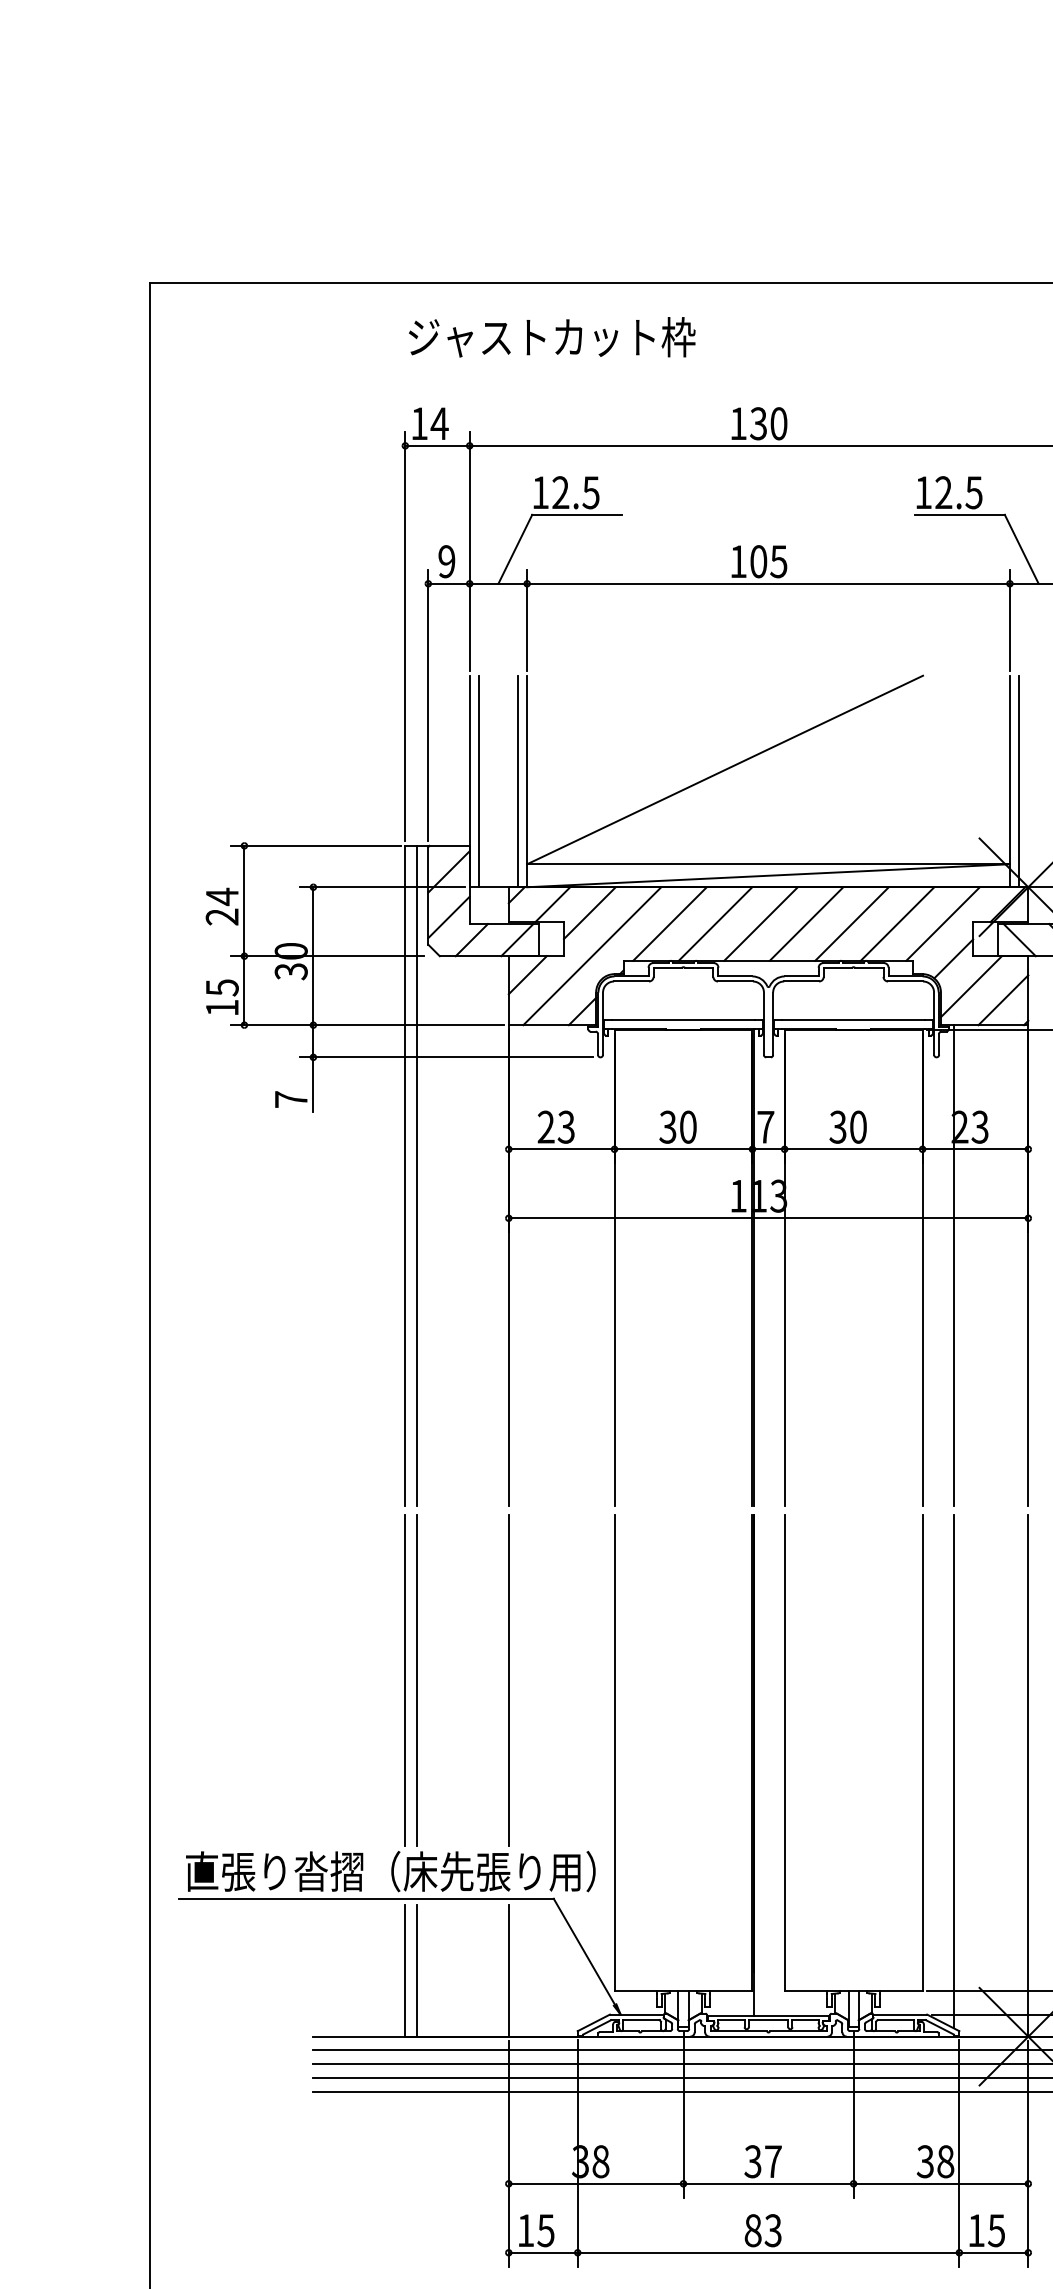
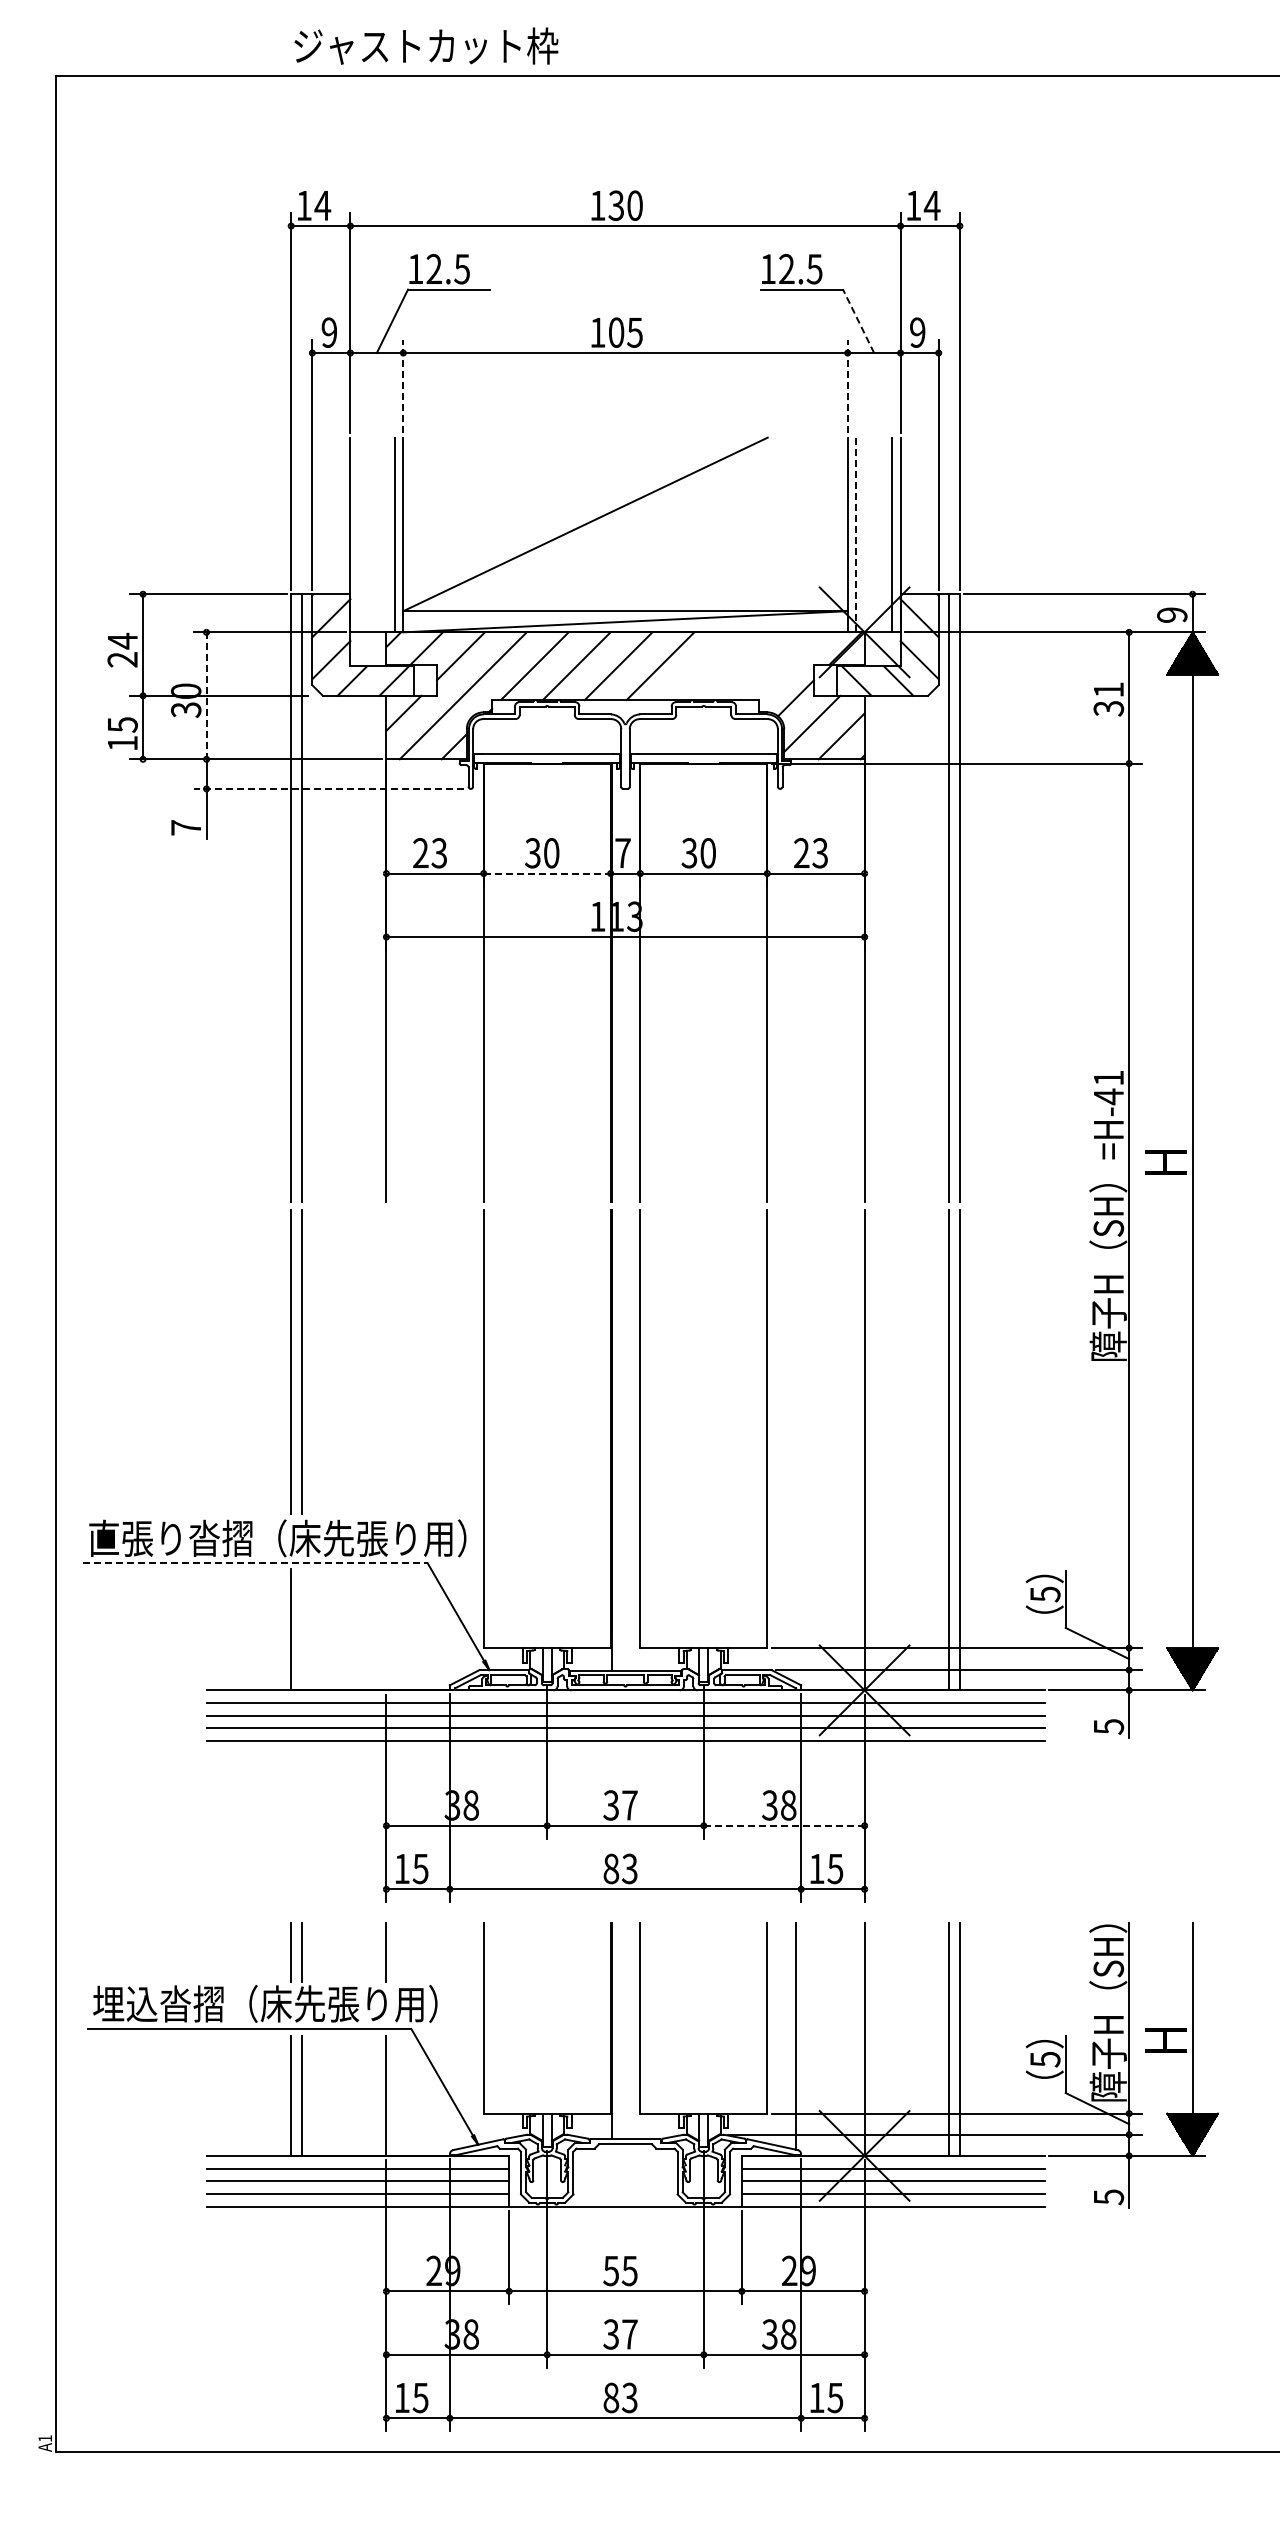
text: (552, 336) -> (426, 45), moved
line: (1021, 548) -> (858, 320), solid -> dashed
line: (527, 620) -> (403, 386), solid -> dashed
line: (1009, 620) -> (847, 386), solid -> dashed
line: (478, 780) -> (358, 534), removed
line: (1019, 782) -> (856, 535), solid -> dashed
line: (852, 924) -> (702, 666), removed
line: (897, 924) -> (744, 666), removed
line: (943, 924) -> (786, 666), removed
line: (313, 956) -> (206, 696), solid -> dashed
line: (445, 1056) -> (328, 788), solid -> dashed
line: (683, 1149) -> (547, 873), solid -> dashed
line: (953, 1265) -> (795, 980), removed
line: (508, 1680) -> (386, 1362), removed
line: (953, 1771) -> (795, 1446), removed
line: (366, 1898) -> (255, 1563), solid -> dashed
line: (416, 1970) -> (301, 1629), removed
line: (508, 1970) -> (386, 1629), removed
line: (941, 2183) -> (784, 1825), solid -> dashed

